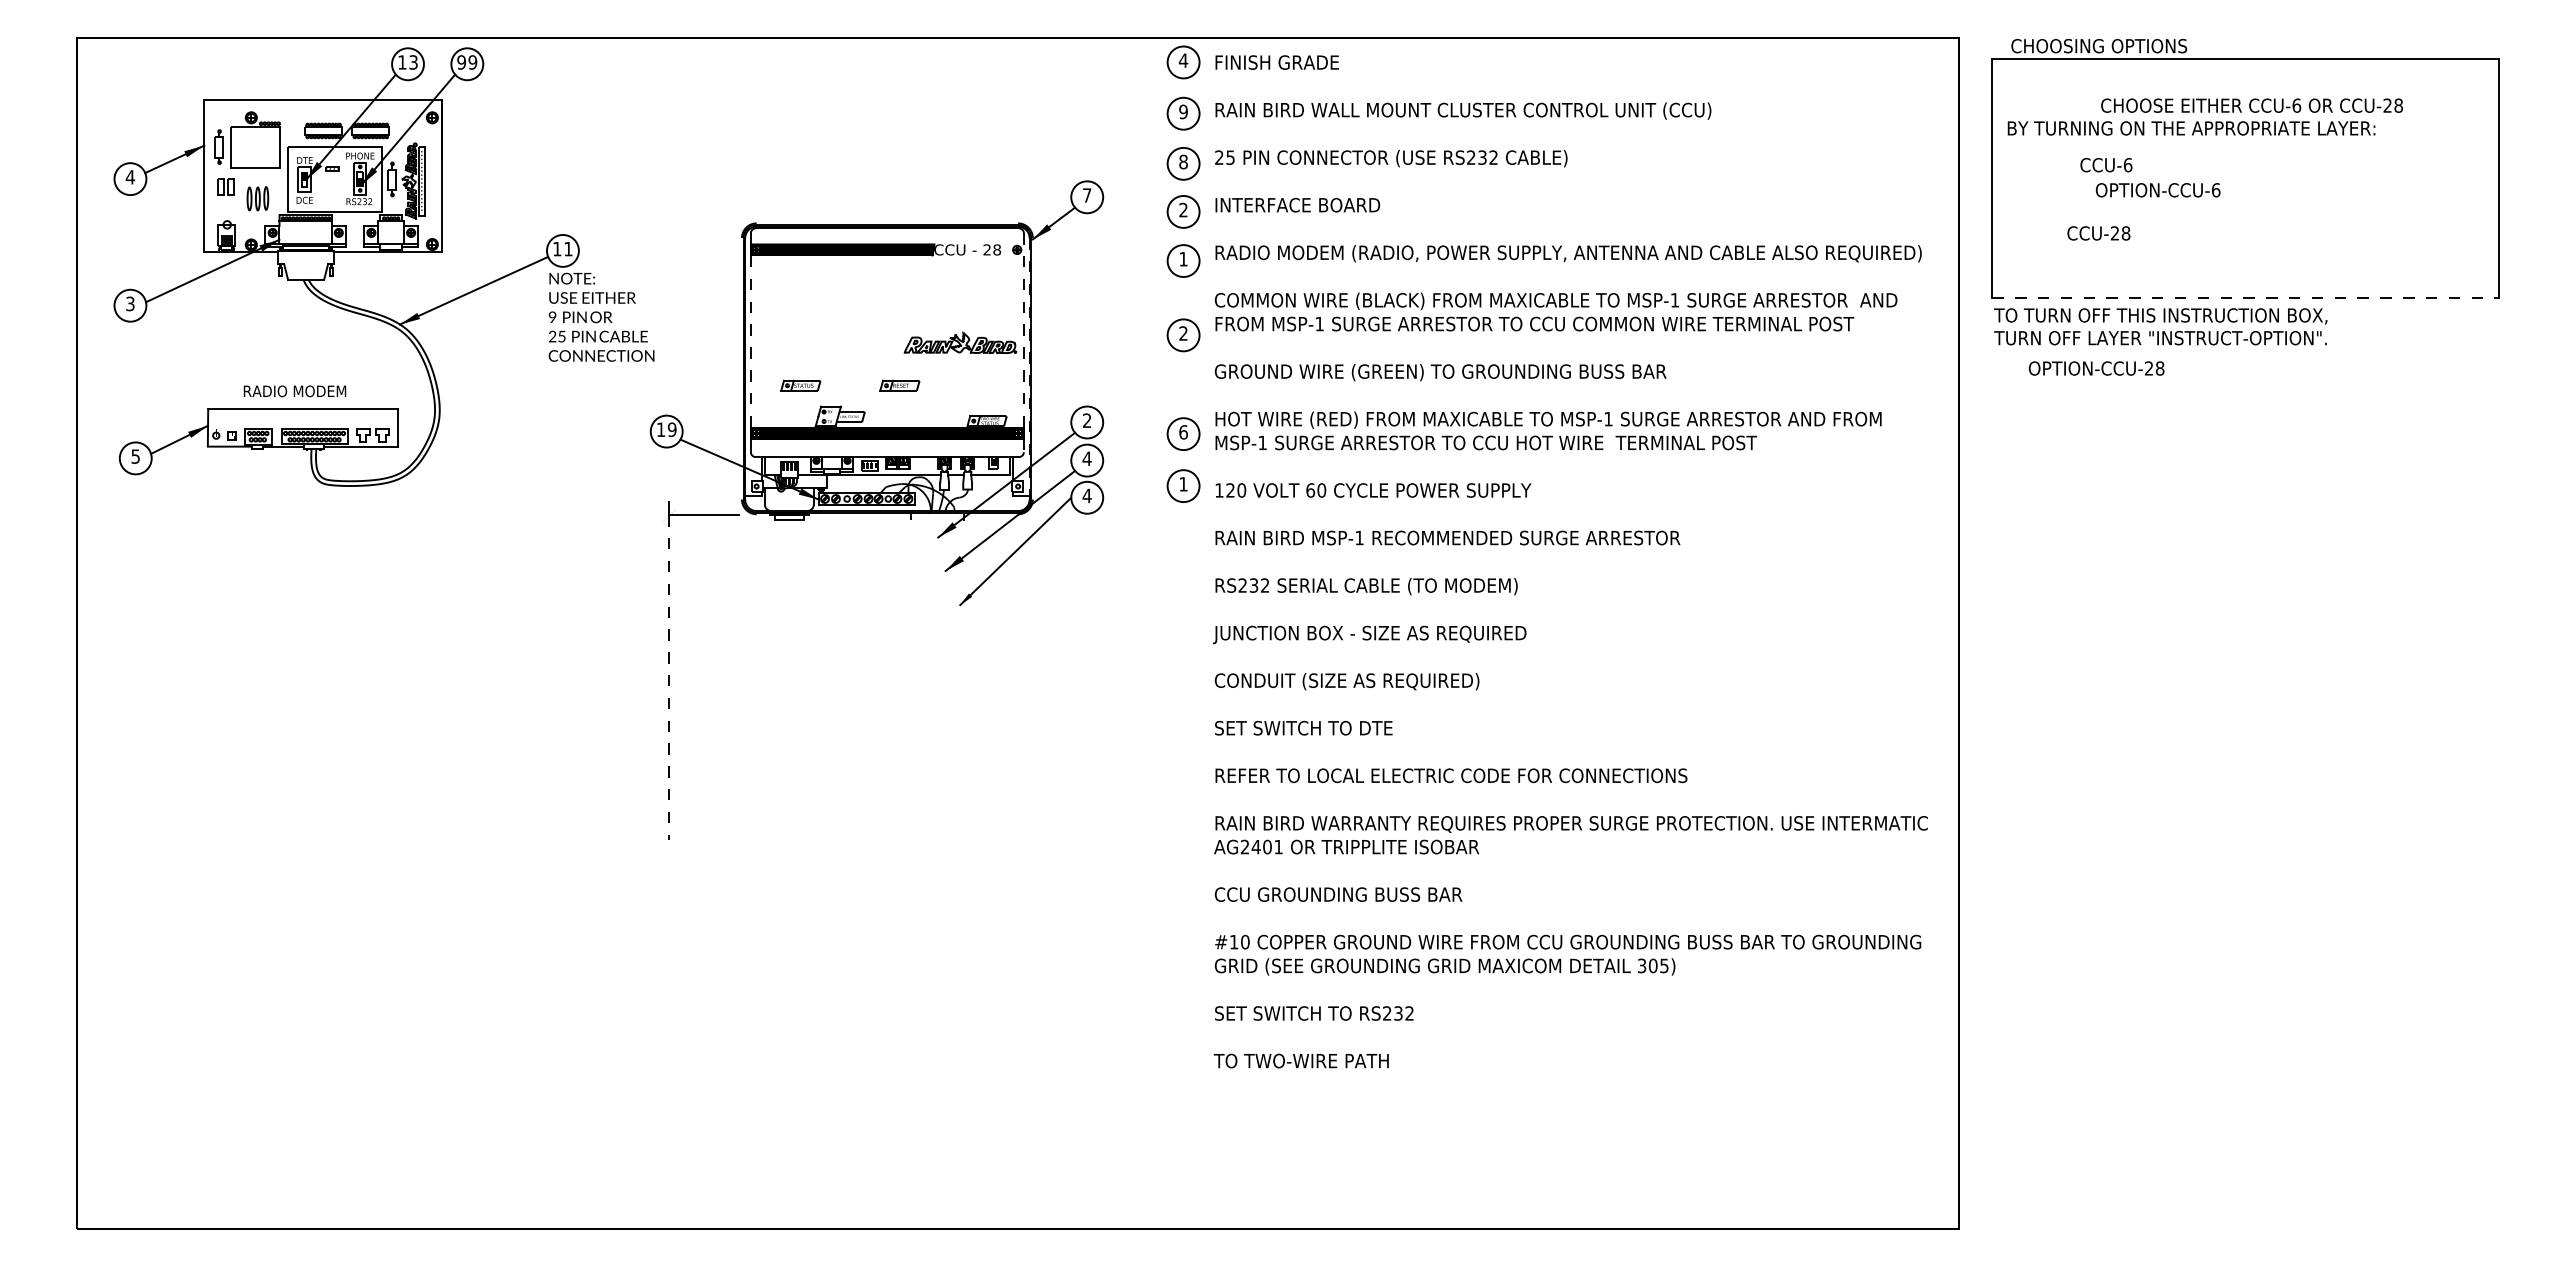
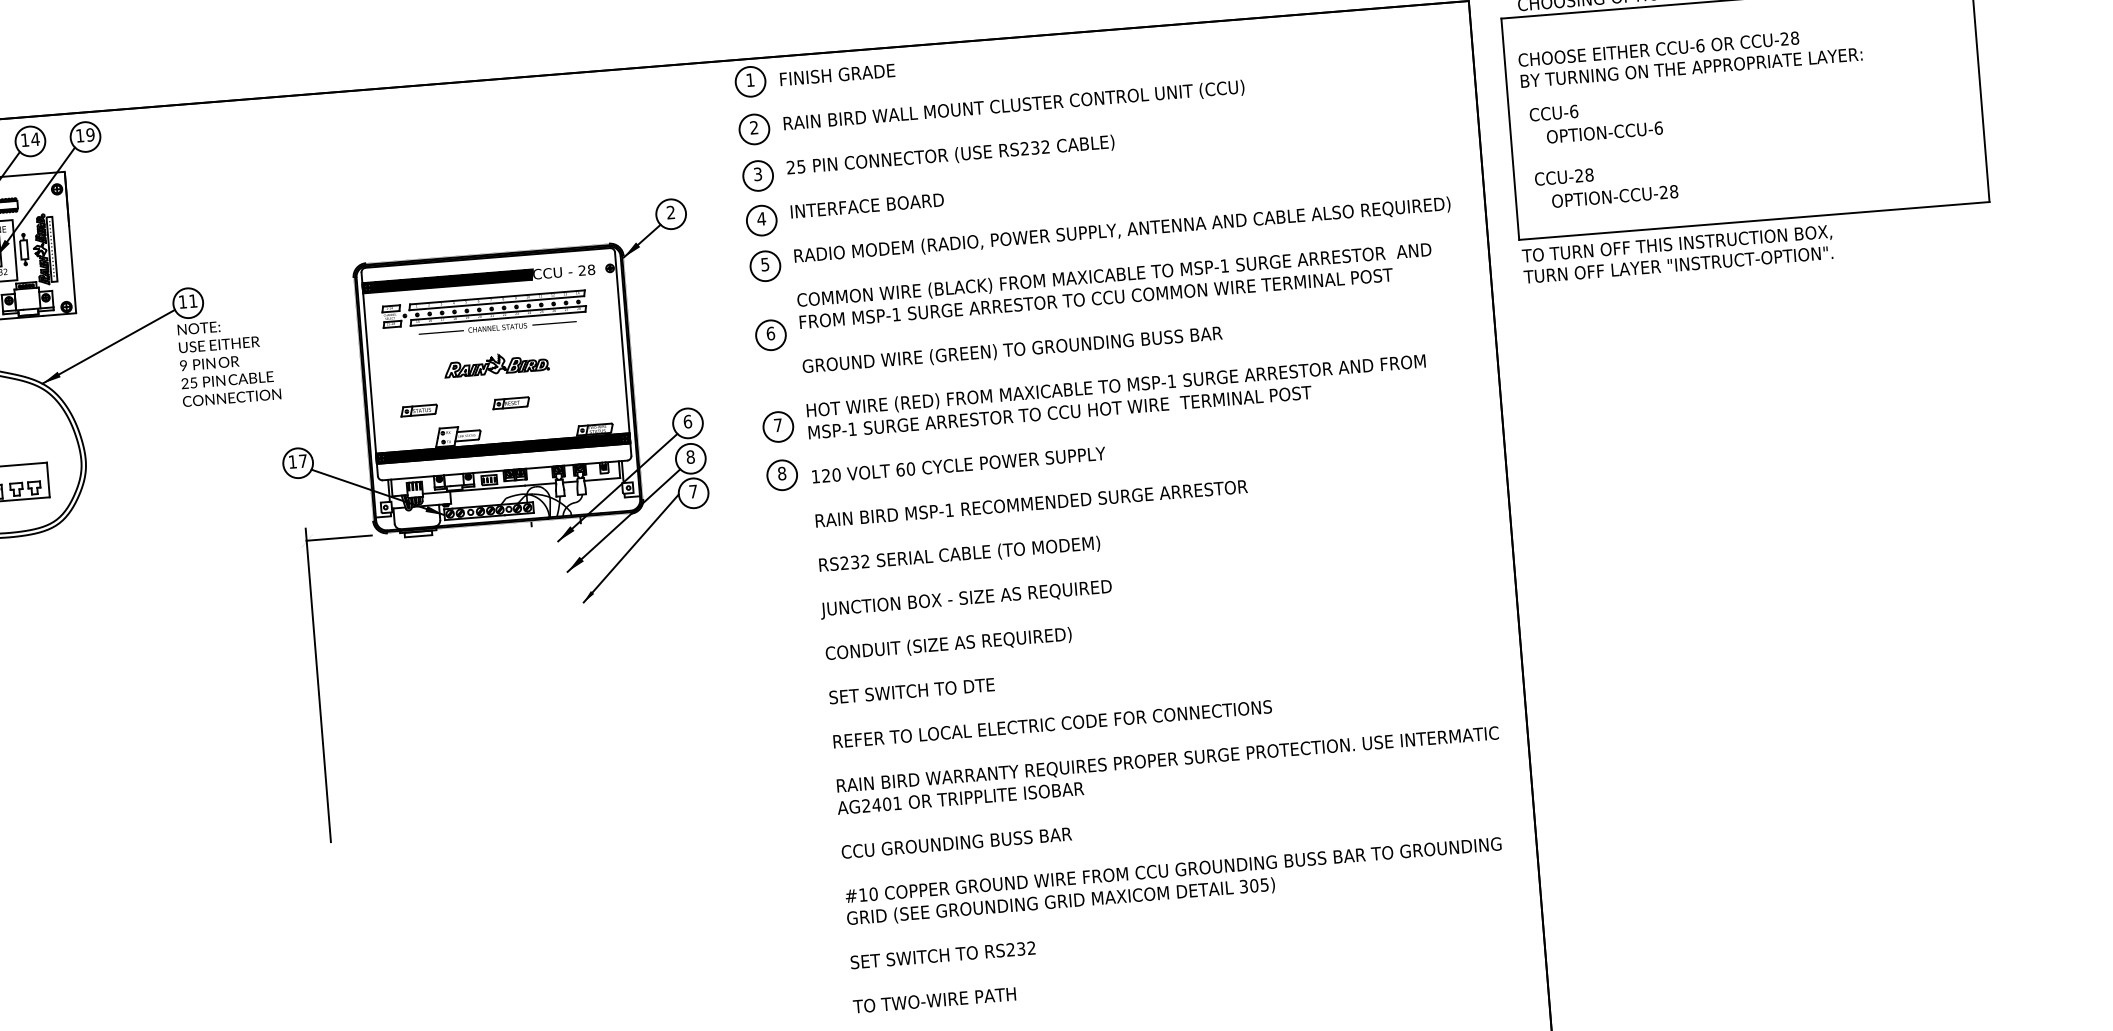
text: (1183, 60) -> (750, 80), 4 -> 1
text: (413, 62) -> (35, 139), 13 -> 14
text: (461, 62) -> (79, 135), 99 -> 19
text: (2251, 105) -> (1658, 49), moved
text: (1183, 111) -> (754, 127), 9 -> 2
text: (1183, 161) -> (757, 173), 8 -> 3
text: (2106, 165) -> (1554, 113), moved
text: (2157, 190) -> (1604, 132), moved
text: (1087, 195) -> (671, 212), 7 -> 2
text: (1183, 209) -> (761, 218), 2 -> 4
text: (2098, 233) -> (1563, 177), moved
text: (1183, 259) -> (765, 264), 1 -> 5
part: (878, 288) -> (484, 314), added
line: (2246, 297) -> (1755, 220), dashed -> solid
text: (1183, 333) -> (770, 333), 2 -> 6
line: (750, 336) -> (368, 368), dashed -> solid
part: (960, 342) -> (496, 364), moved
line: (1023, 342) -> (622, 353), dashed -> solid
line: (1029, 368) -> (630, 377), dashed -> solid
text: (2096, 368) -> (1614, 196), moved
text: (1086, 420) -> (687, 421), 2 -> 6
text: (671, 429) -> (302, 460), 19 -> 17
text: (1183, 432) -> (778, 425), 6 -> 7
text: (1086, 458) -> (690, 456), 4 -> 8
text: (1183, 484) -> (782, 473), 1 -> 8
text: (1086, 495) -> (692, 491), 4 -> 7
line: (669, 677) -> (319, 691), dashed -> solid

